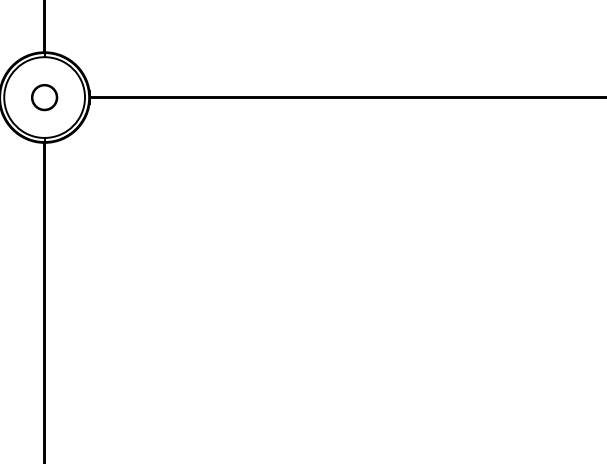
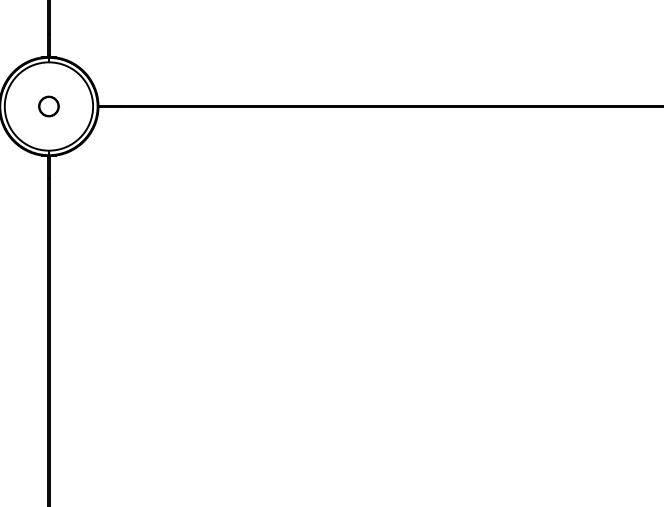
part: (44, 97) -> (48, 106), size x0.71

